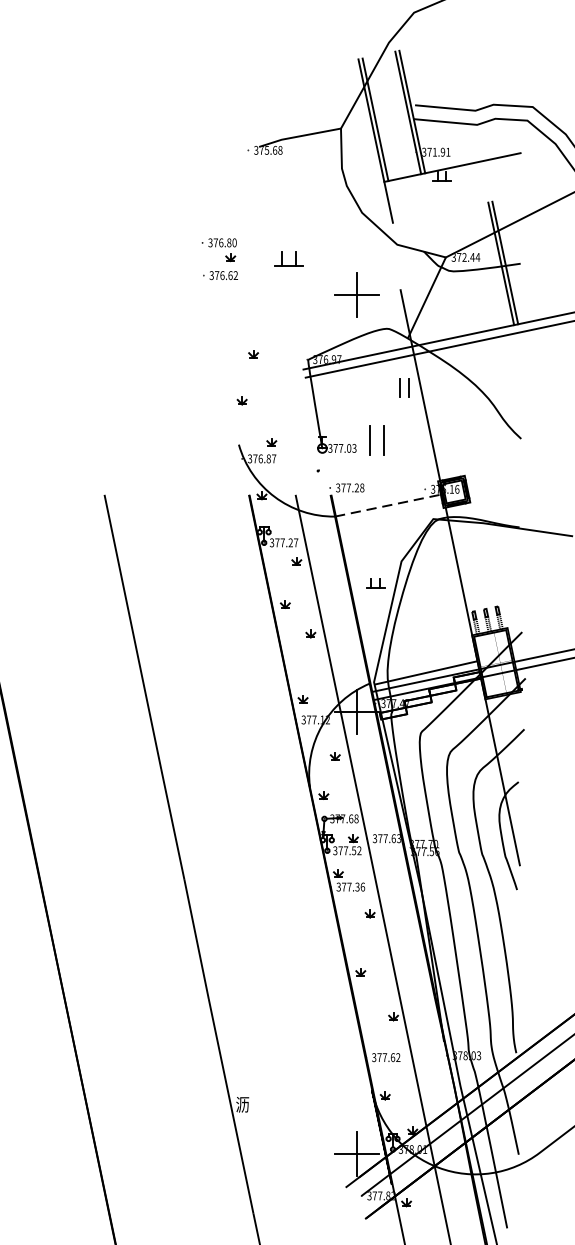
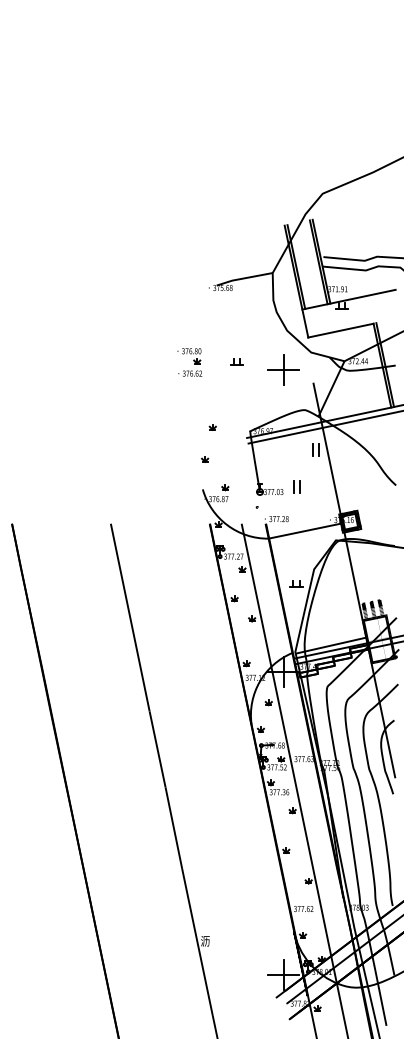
line: (440, 212) -> (340, 330), added
part: (288, 257) -> (236, 361), size x0.62
part: (356, 294) -> (283, 369), moved
part: (375, 440) -> (296, 486), size x0.62
line: (388, 506) -> (305, 531), dashed -> solid

